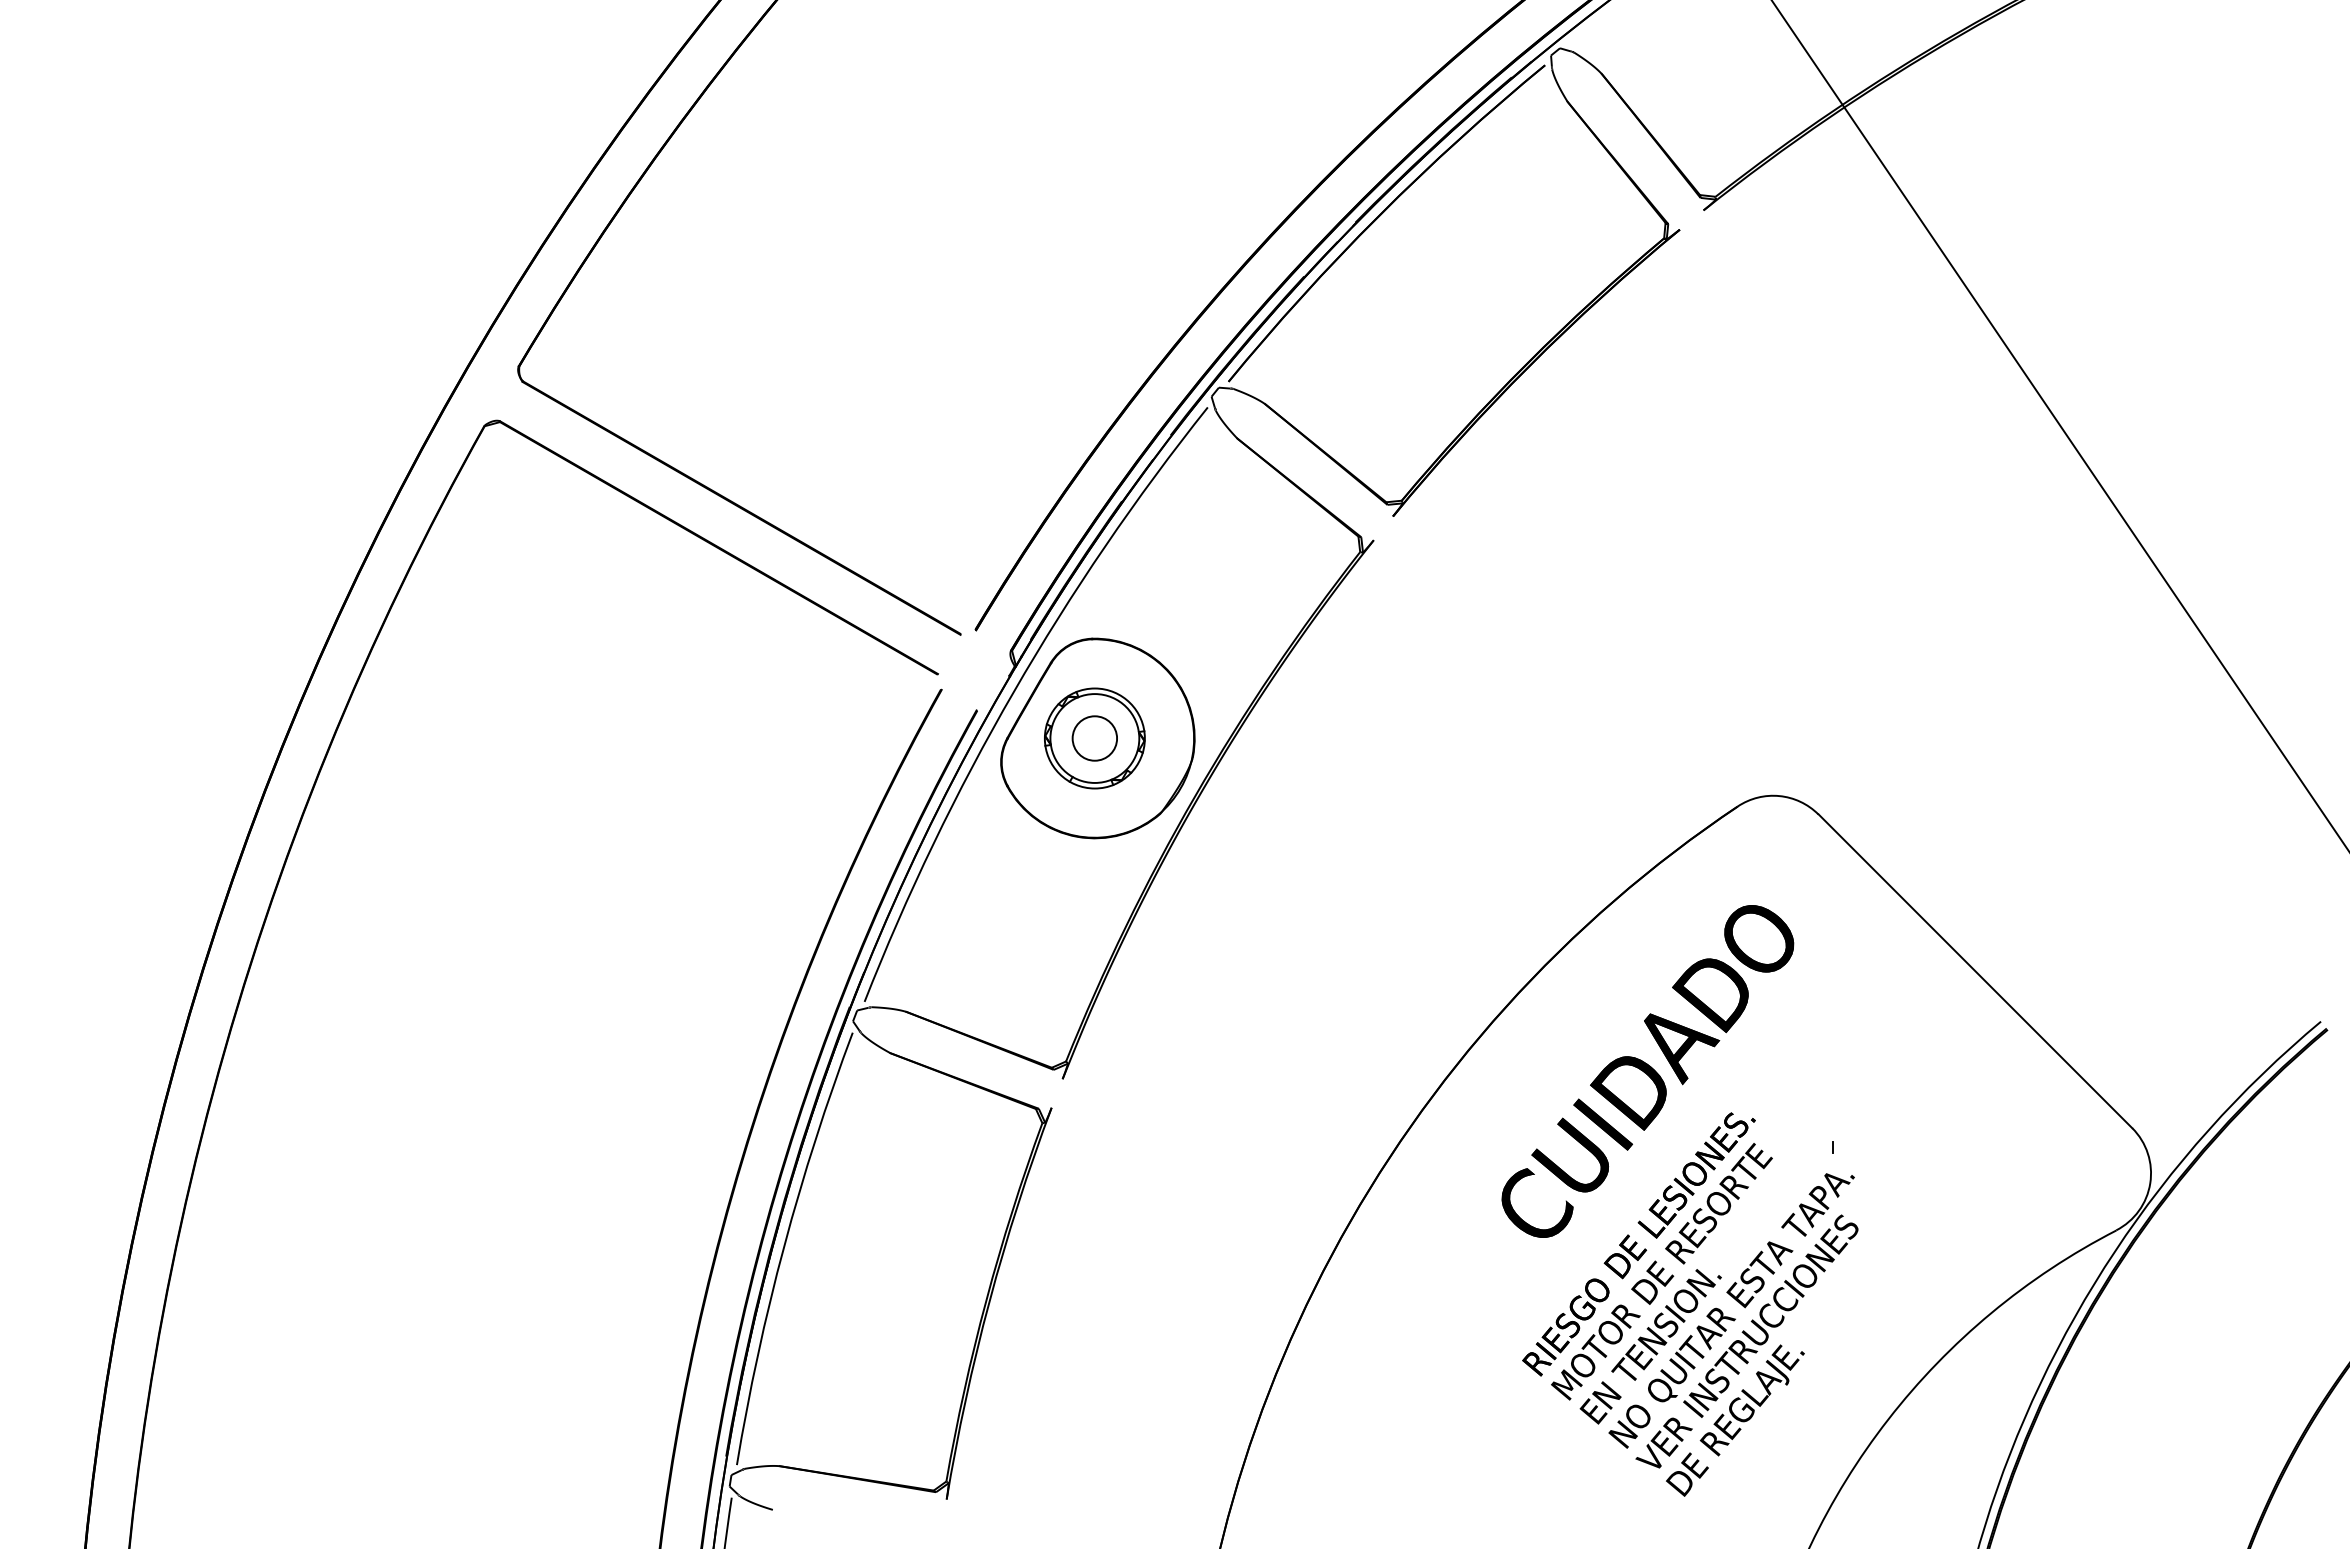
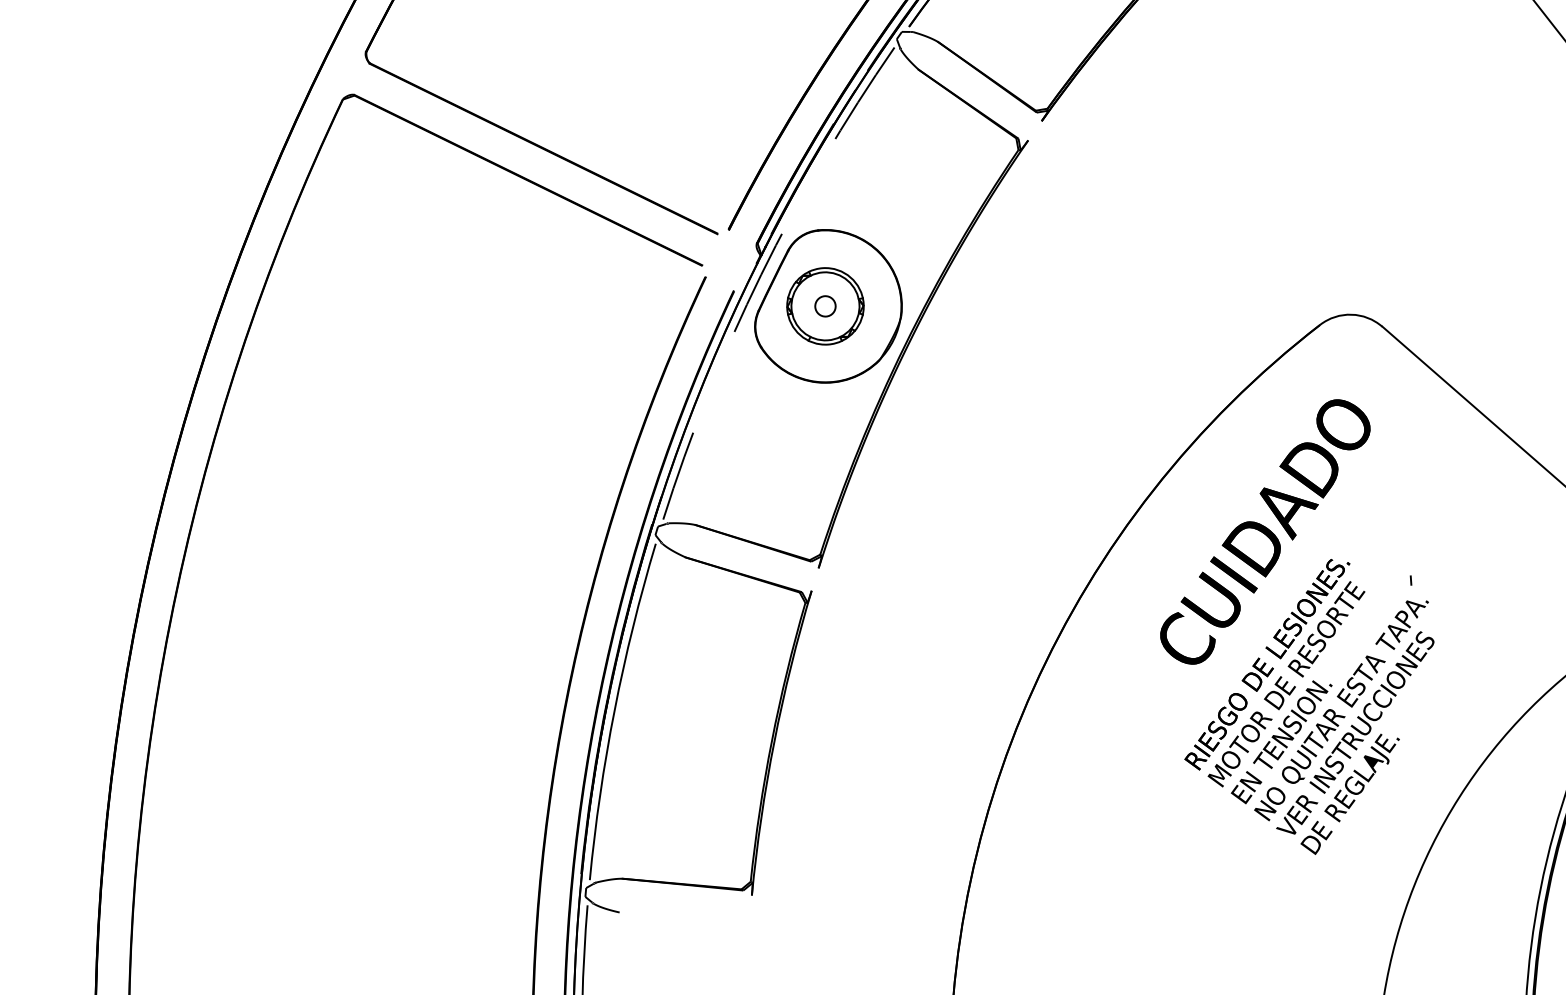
arc: (1013, 691) -> (760, 274), solid -> dashed
circle: (1094, 738) -> (825, 306), size x0.6

